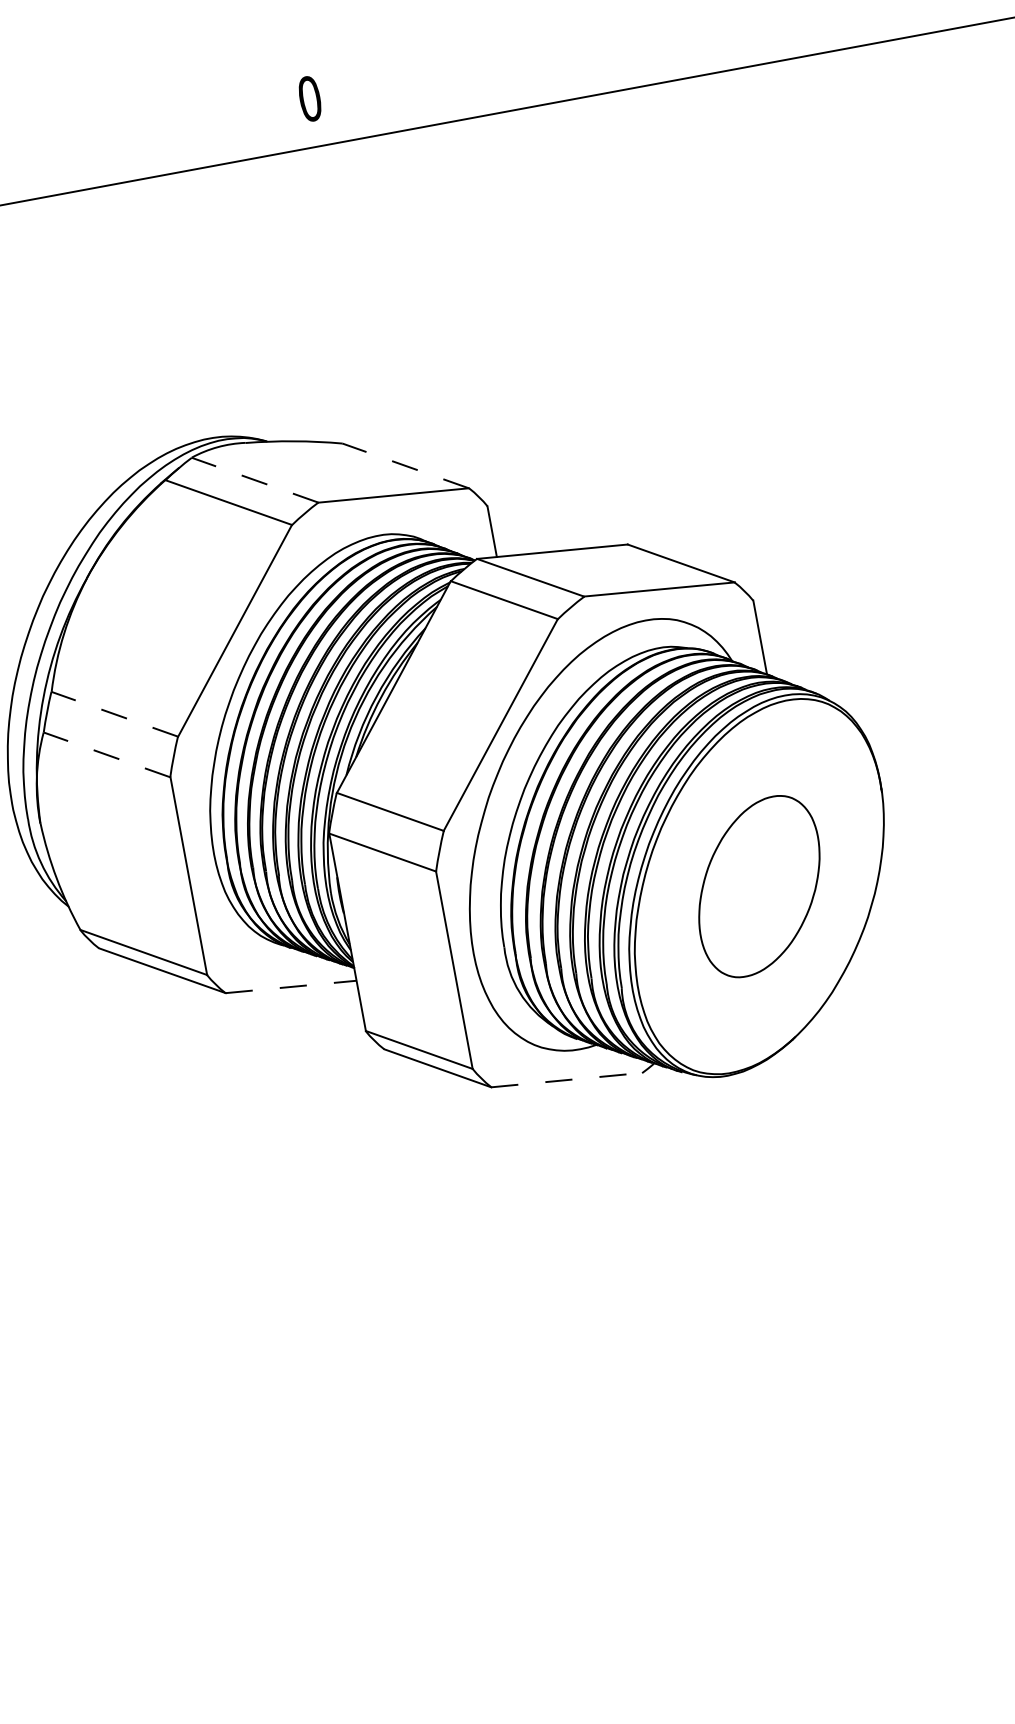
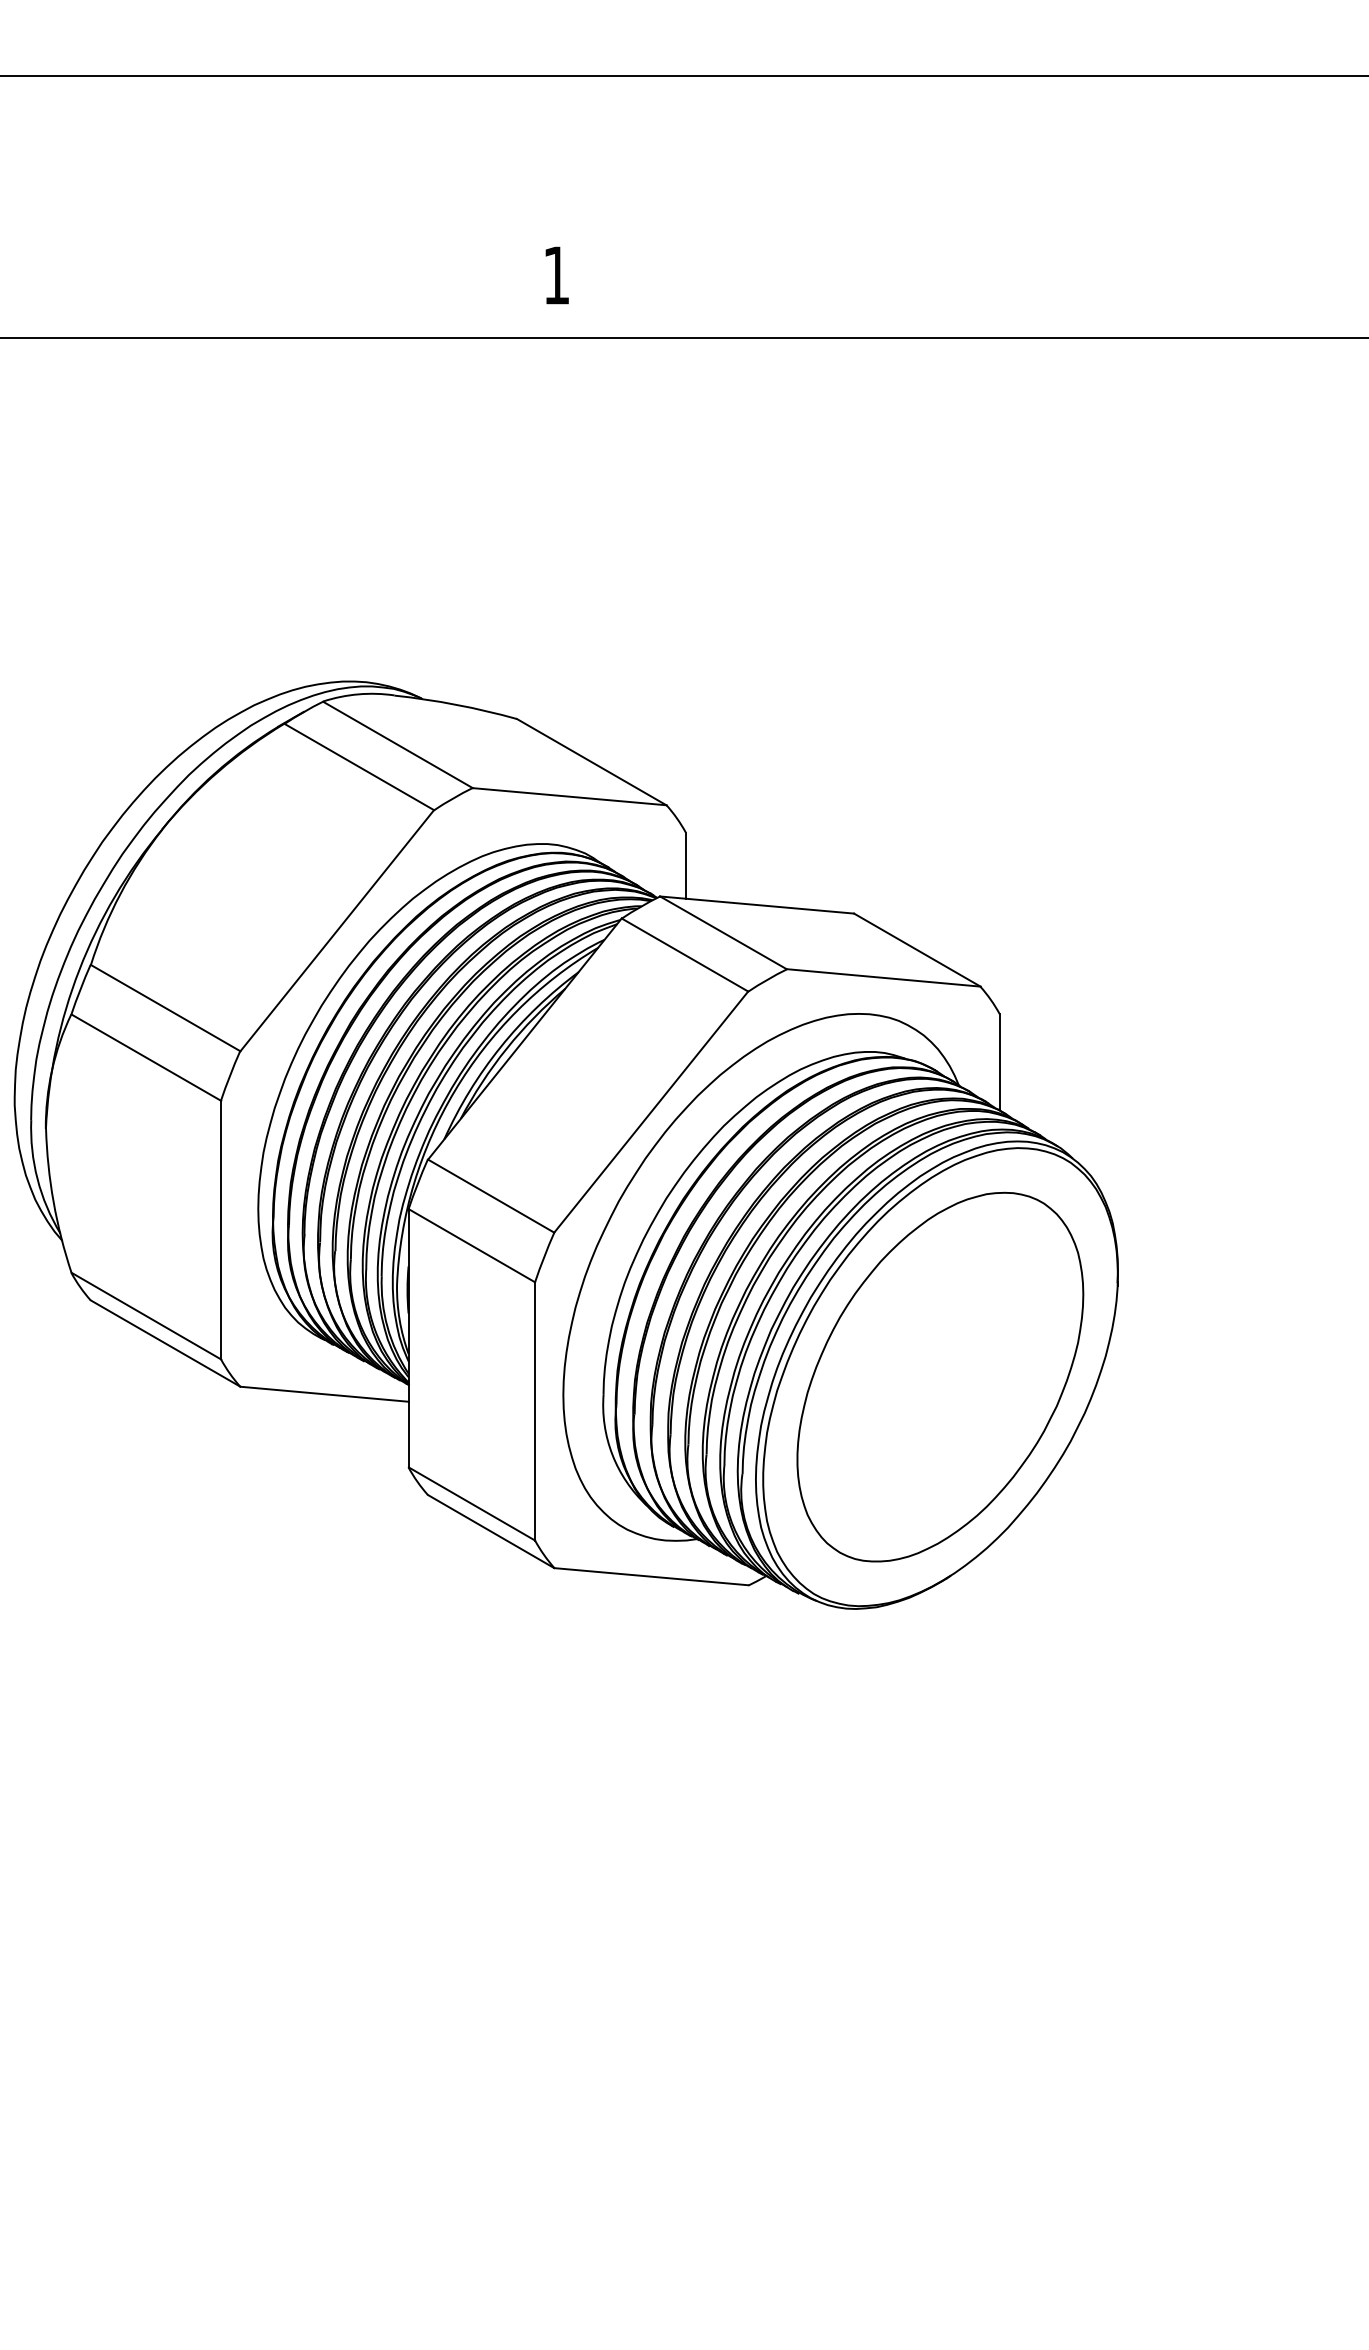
text: (309, 98) -> (556, 275), 0 -> 1
line: (405, 465) -> (591, 761), dashed -> solid
line: (254, 479) -> (397, 744), dashed -> solid
line: (114, 713) -> (165, 1007), dashed -> solid
line: (107, 754) -> (146, 1057), dashed -> solid
part: (759, 886) -> (940, 1376), size x1.67
line: (291, 987) -> (324, 1394), dashed -> solid
line: (566, 1079) -> (651, 1576), dashed -> solid

